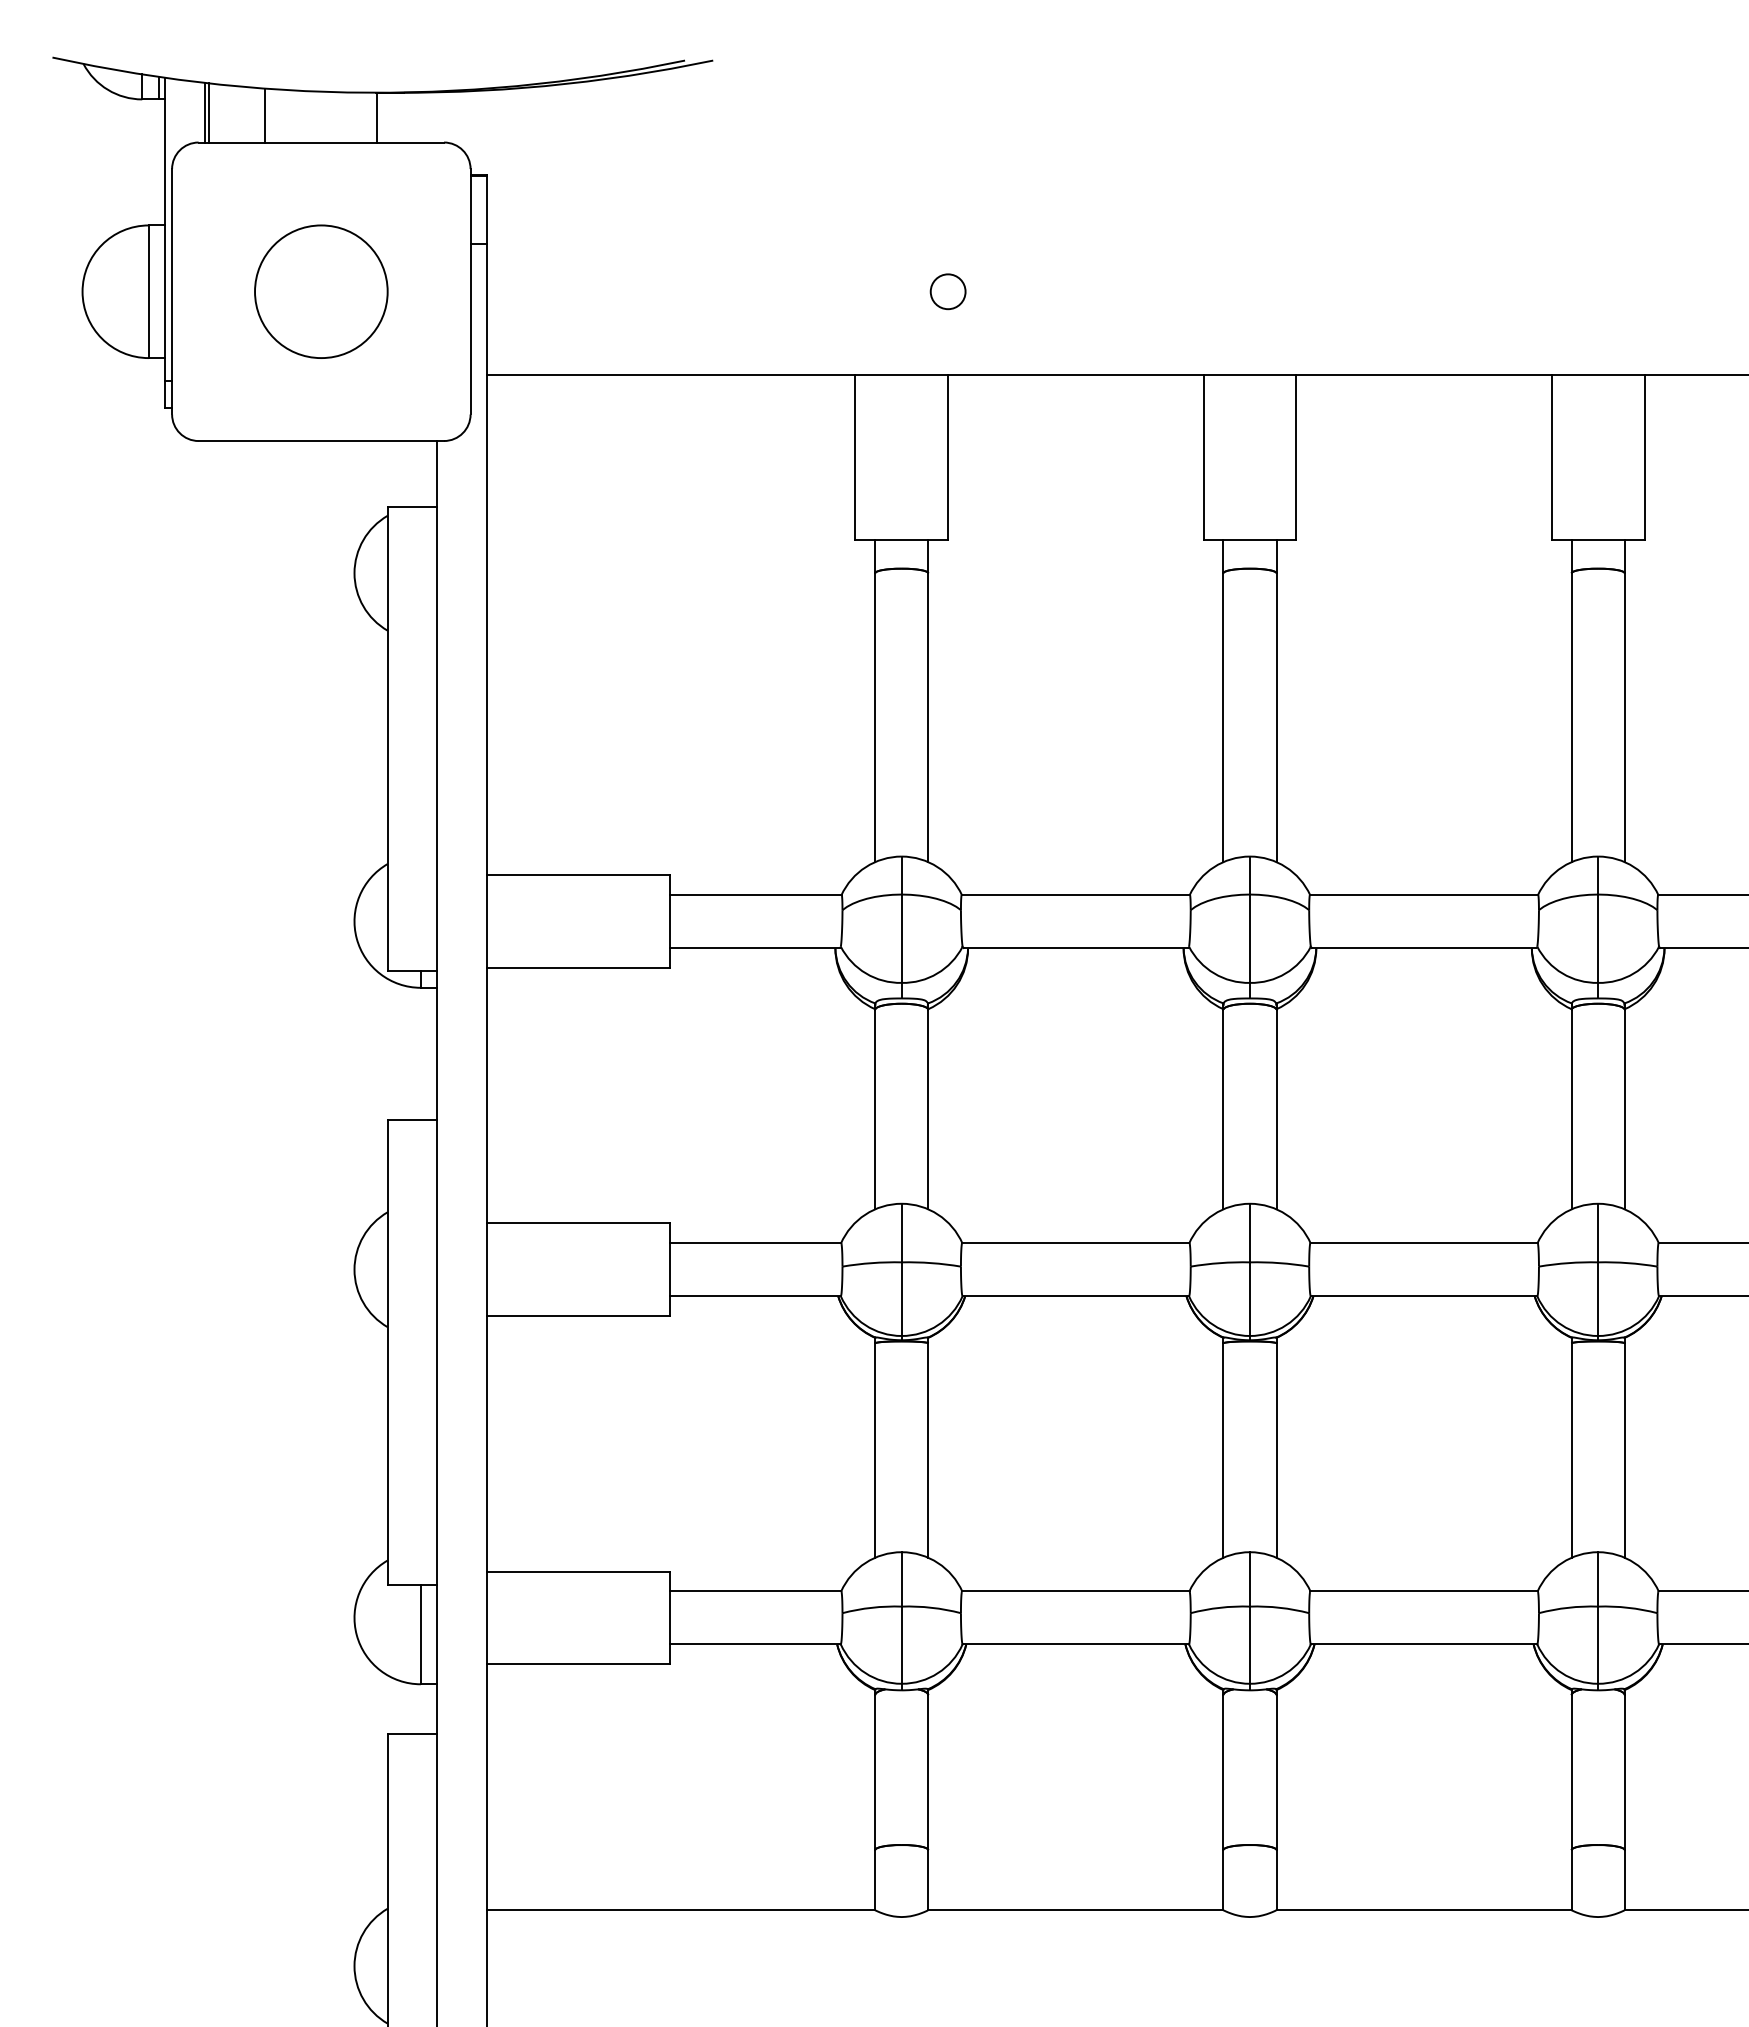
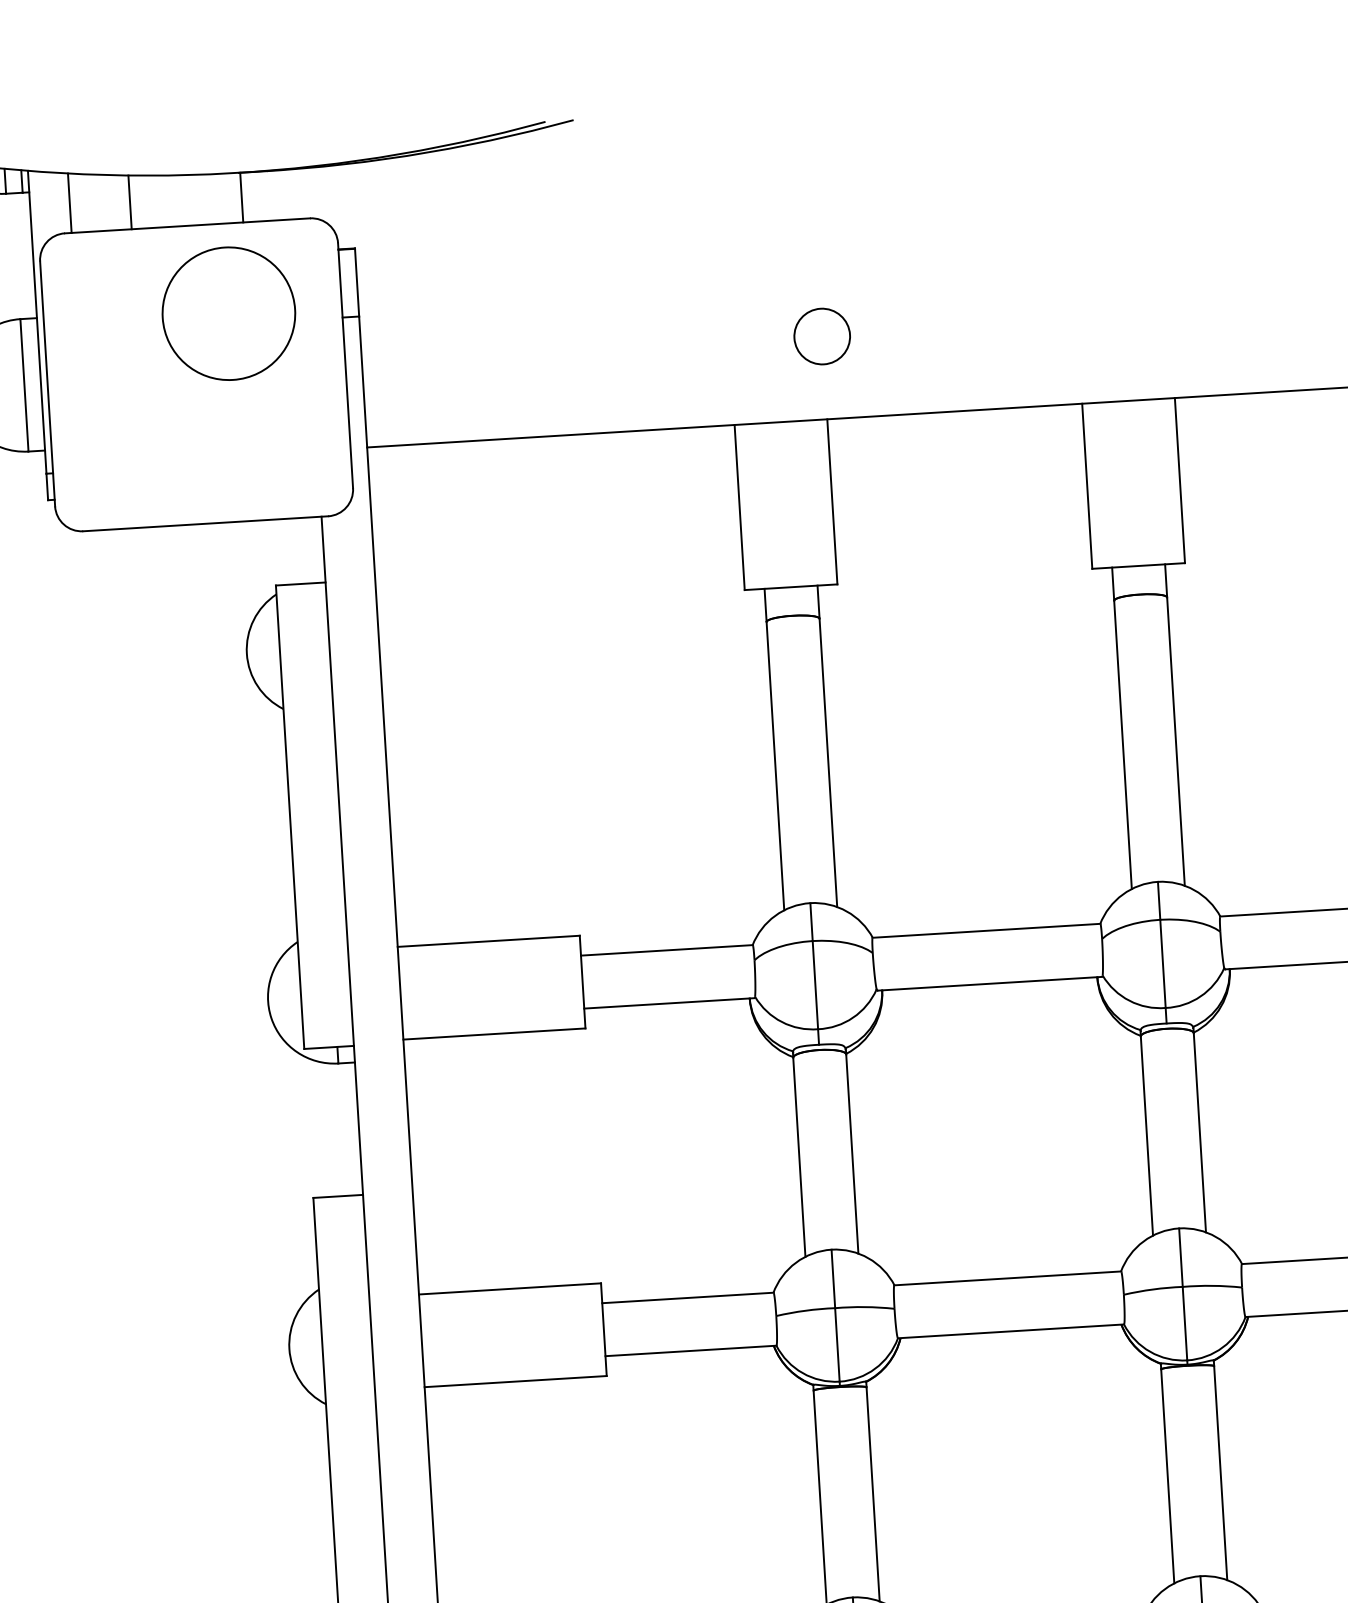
line: (208, 112) -> (73, 202), removed
circle: (321, 291) -> (229, 313), moved
circle: (947, 291) -> (821, 336), size x1.6

